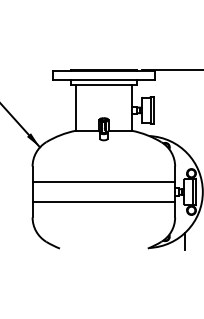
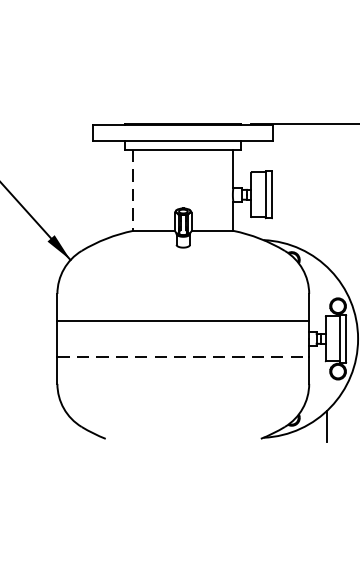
line: (75, 107) -> (133, 189), solid -> dashed
line: (104, 202) -> (184, 357), solid -> dashed

